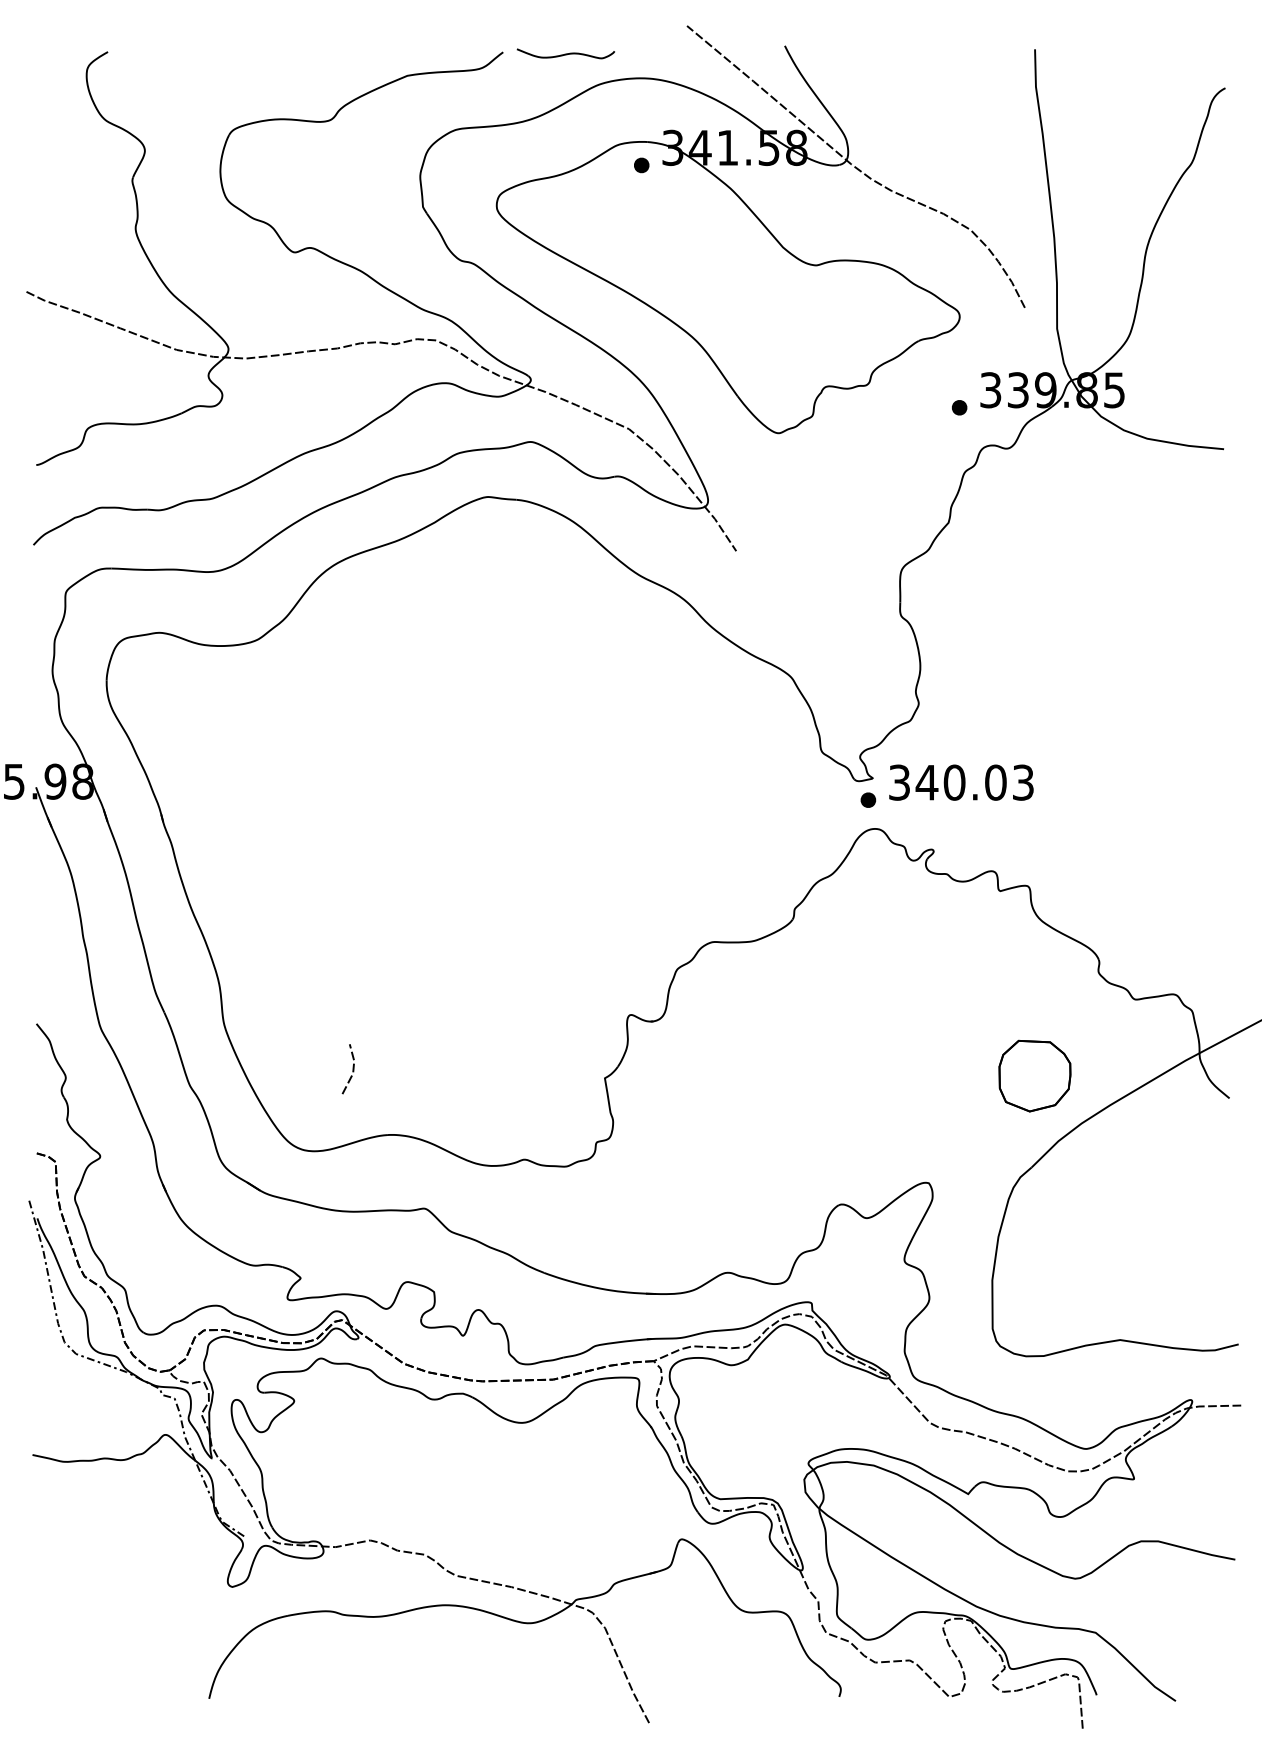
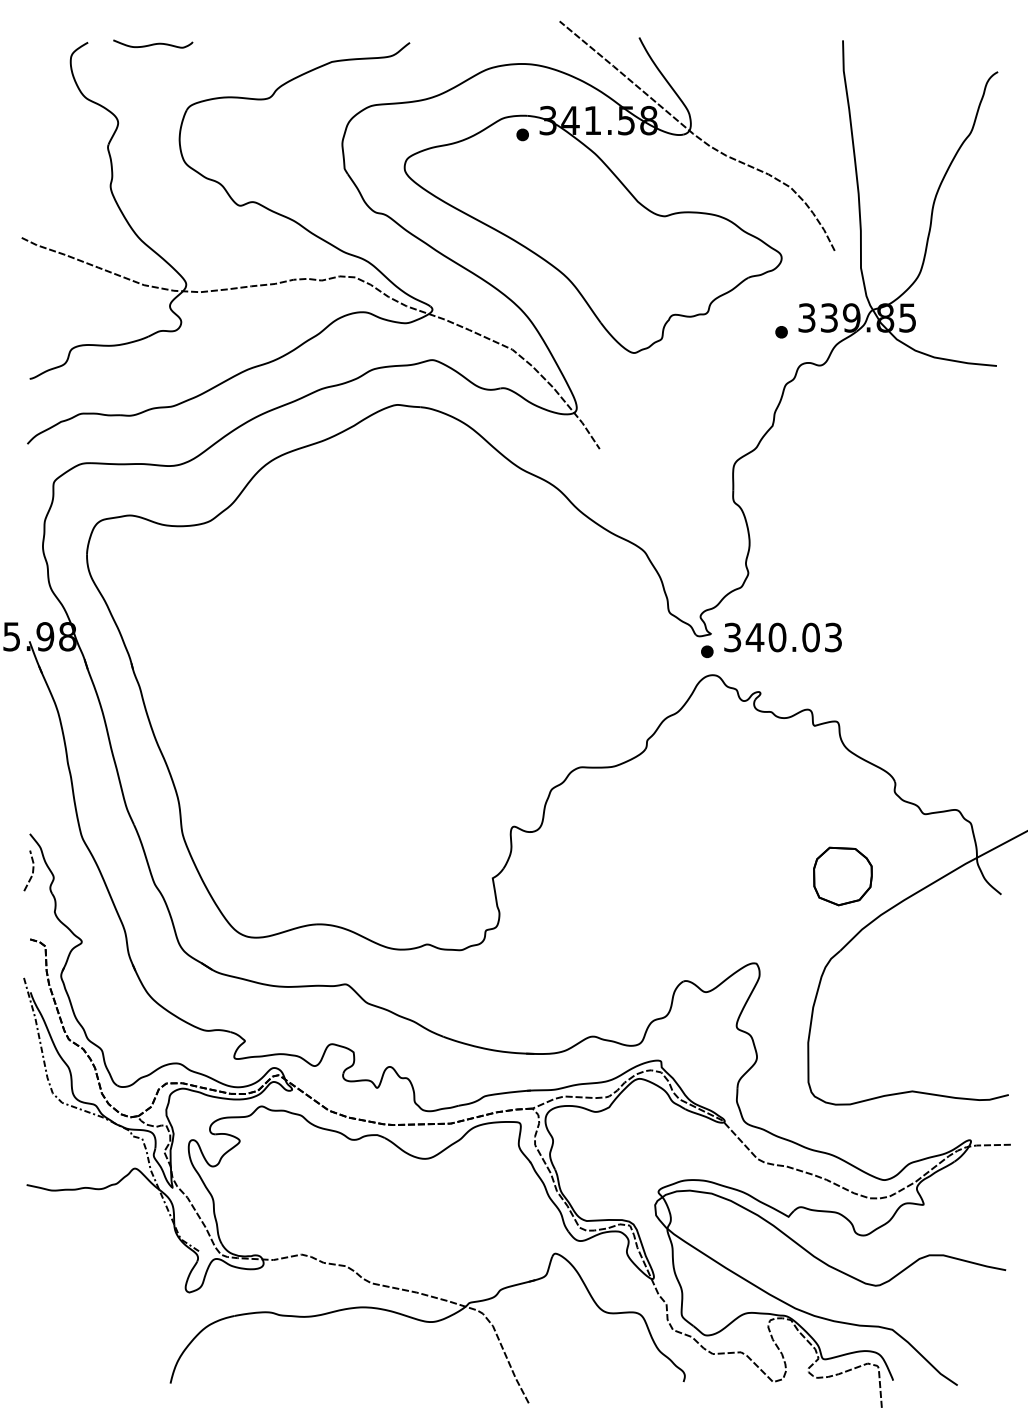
curve: (565, 53) -> (152, 43), moved
line: (352, 1069) -> (32, 871), moved

